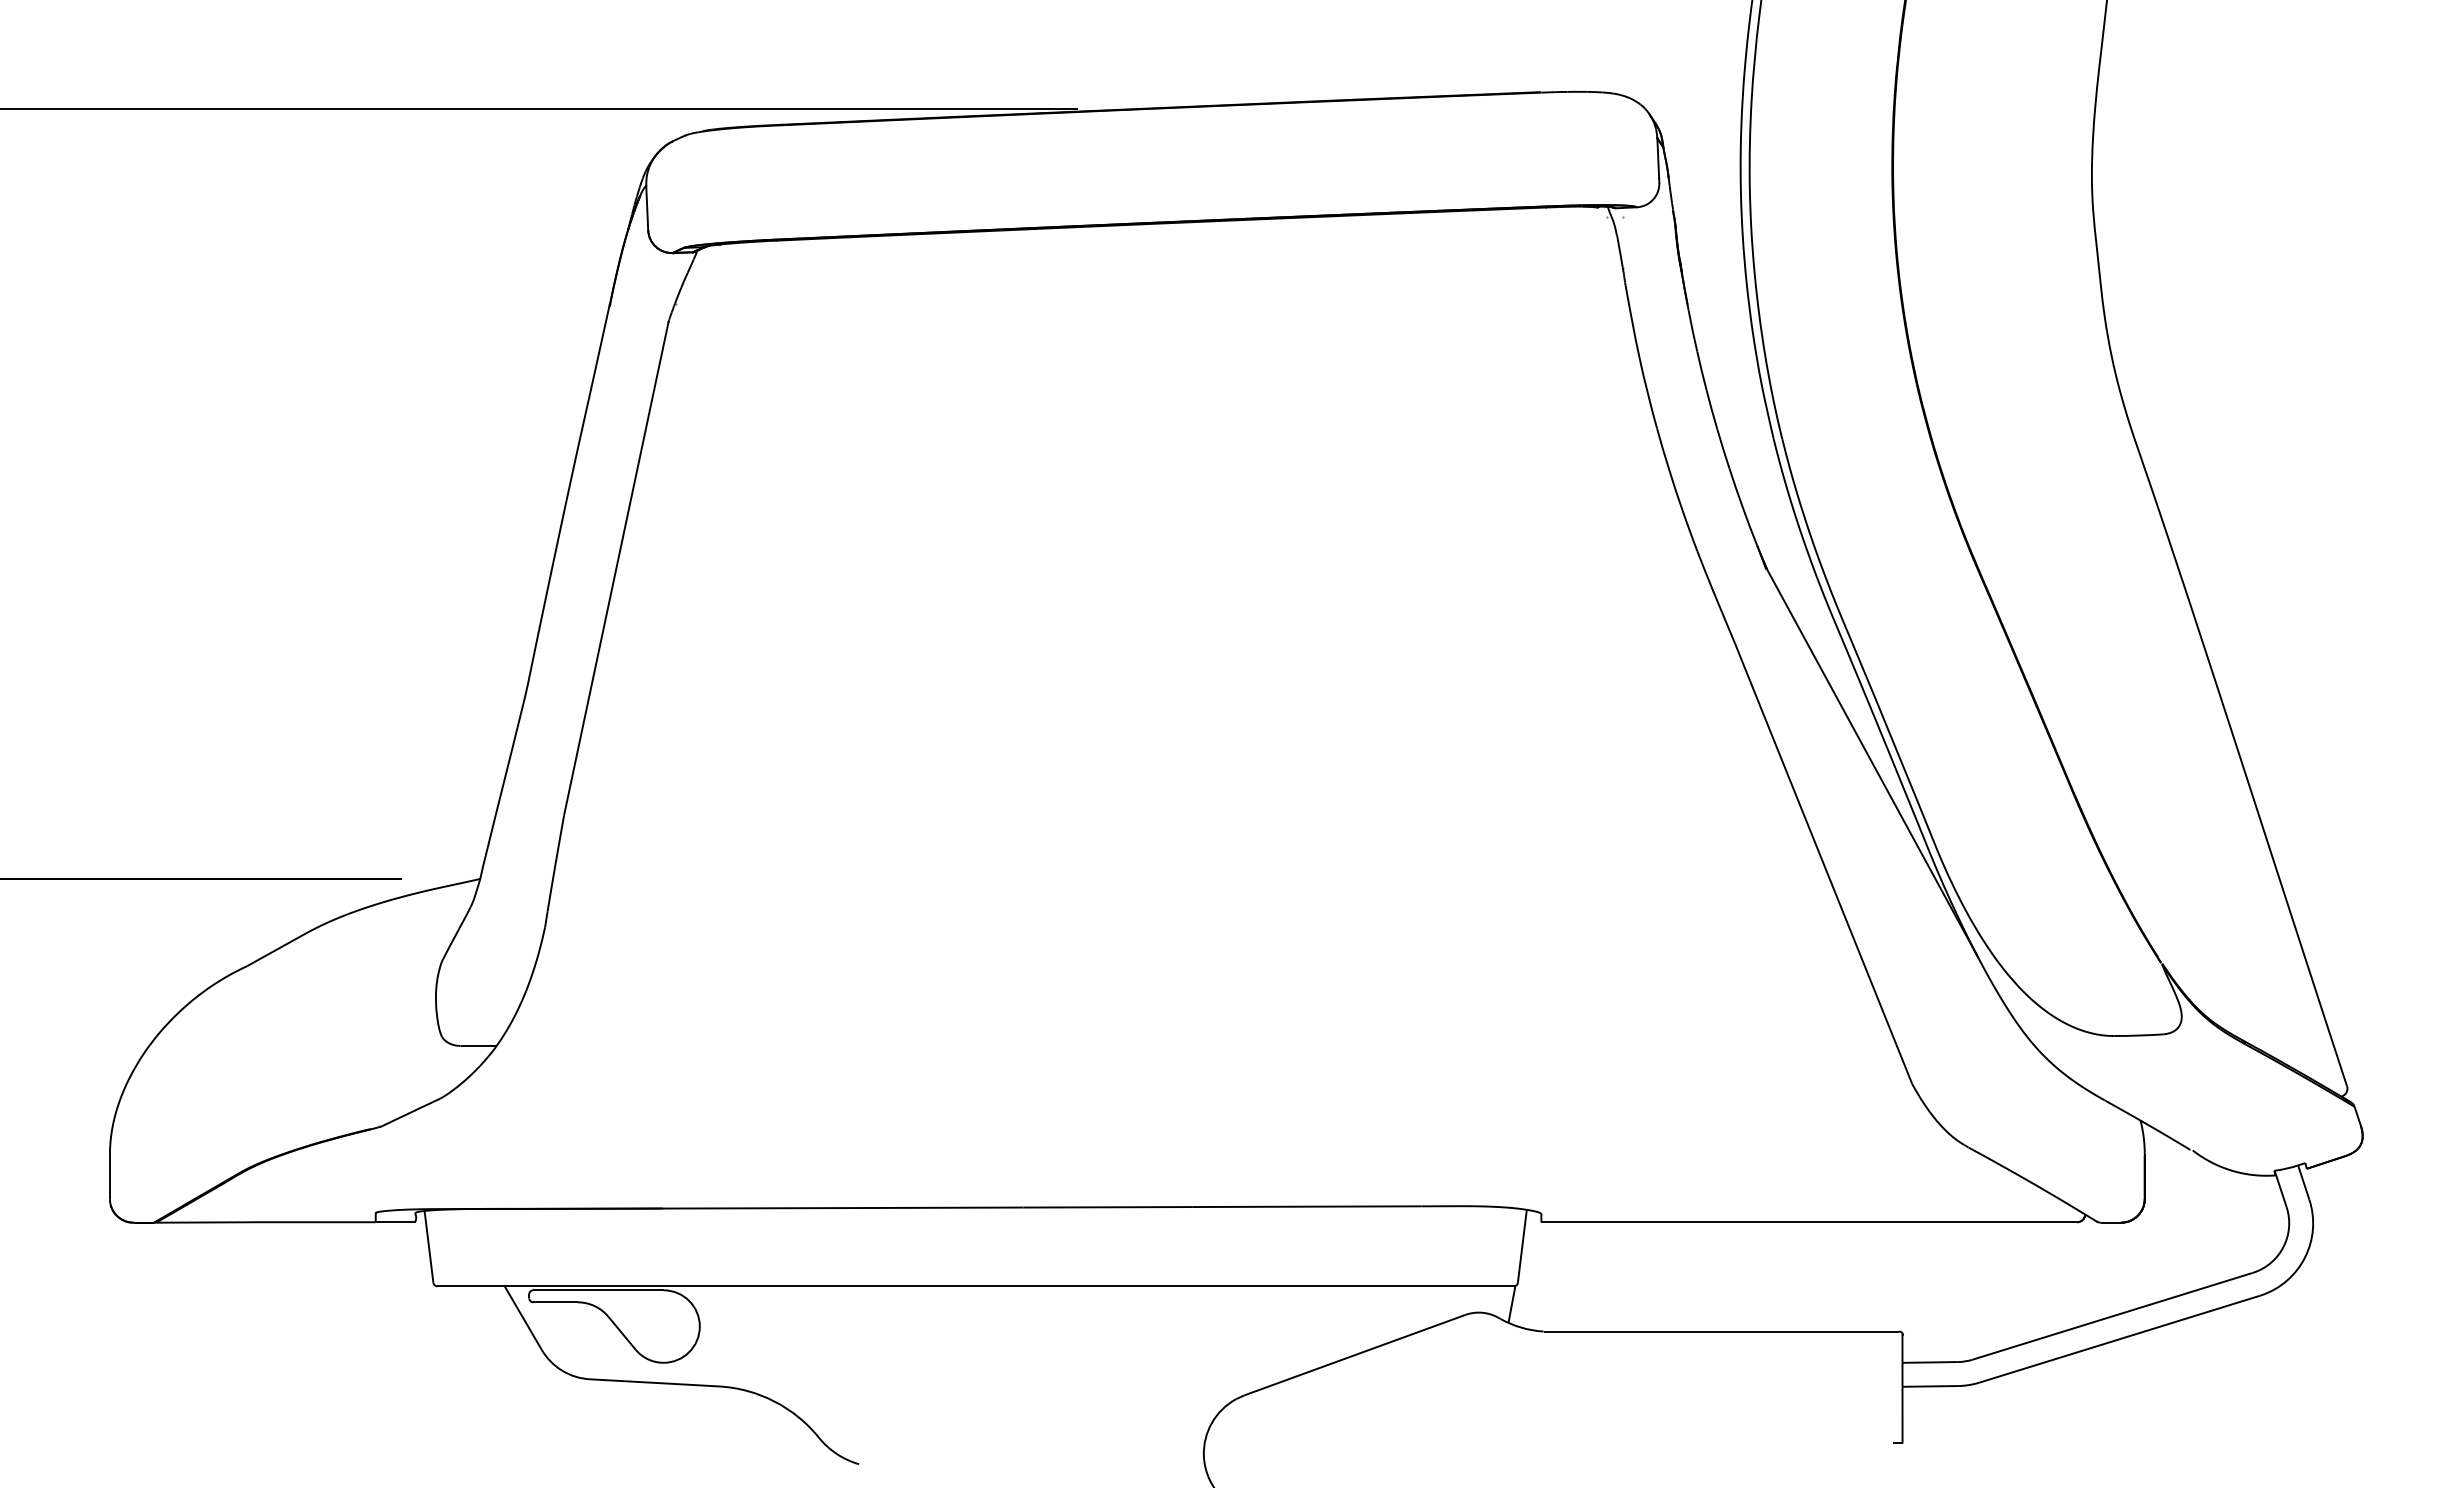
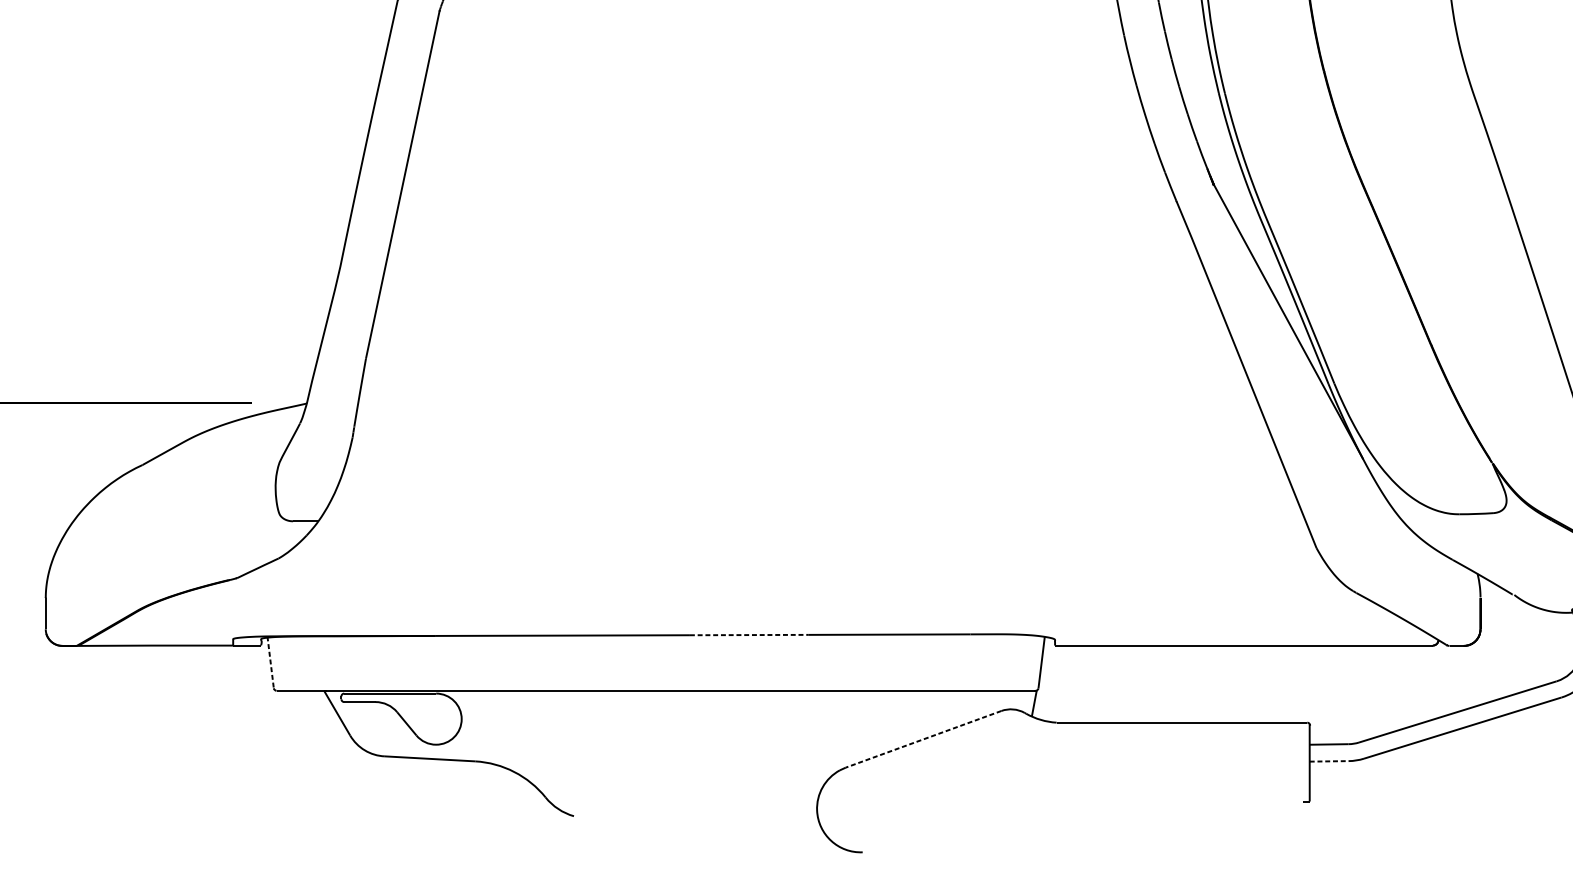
line: (1108, 1207) -> (749, 635), solid -> dashed
line: (428, 1246) -> (270, 662), solid -> dashed
line: (1354, 1355) -> (923, 739), solid -> dashed
line: (1930, 1386) -> (1329, 761), solid -> dashed

